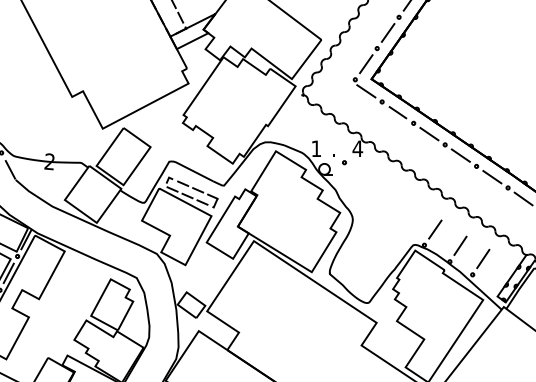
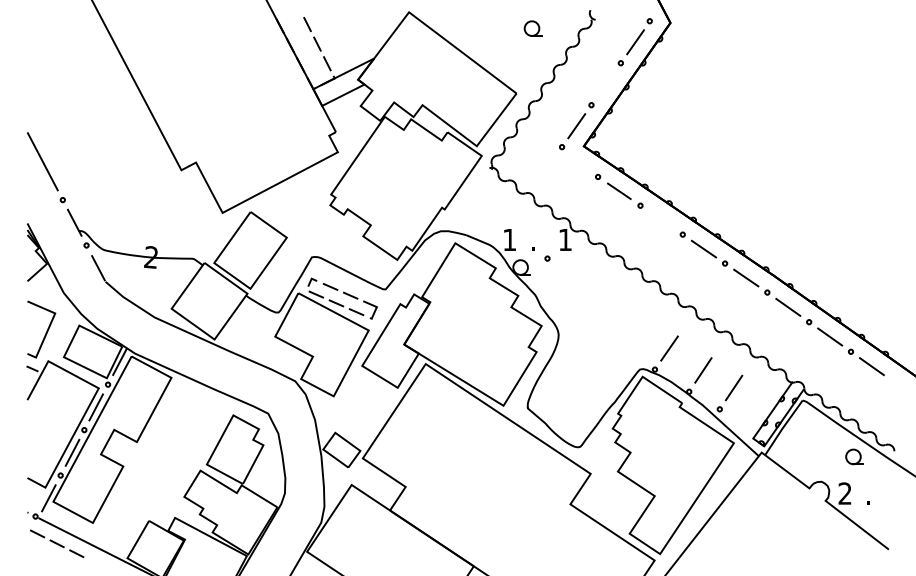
line: (387, 33) -> (605, 84), removed
line: (366, 91) -> (576, 162), removed
line: (429, 133) -> (661, 219), removed
text: (357, 148) -> (565, 239), 4 -> 1

